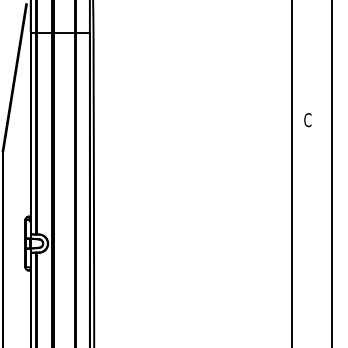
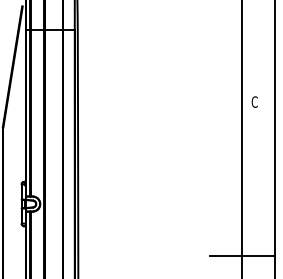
line: (292, 306) -> (242, 255), added

